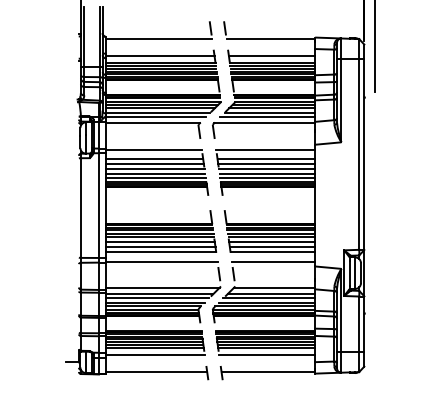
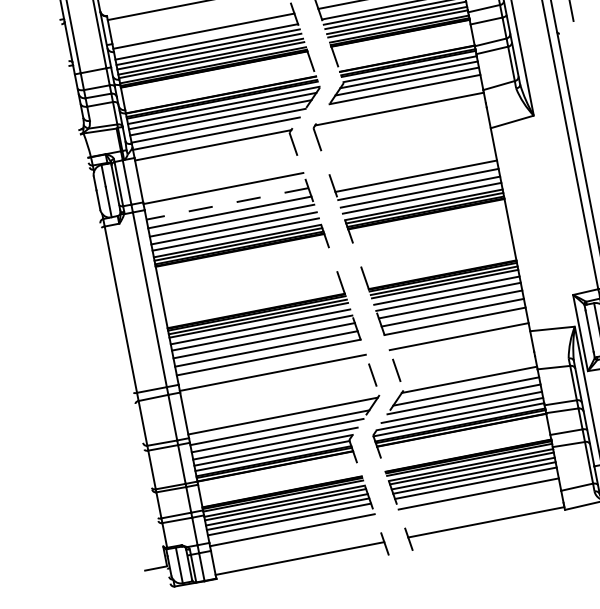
line: (267, 117) -> (402, 98), removed
line: (265, 149) -> (409, 152), removed
line: (154, 158) -> (227, 203), solid -> dashed
line: (266, 158) -> (414, 166), removed

